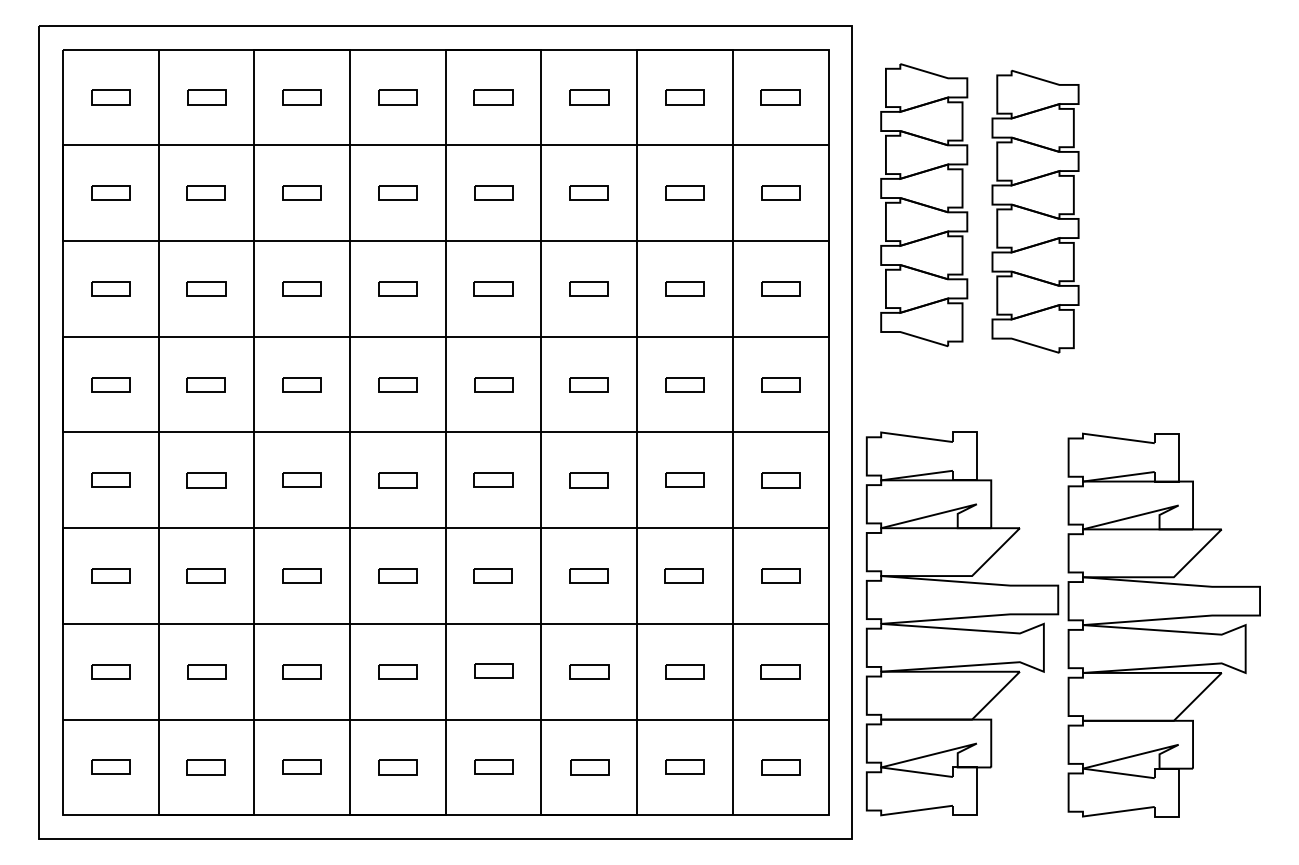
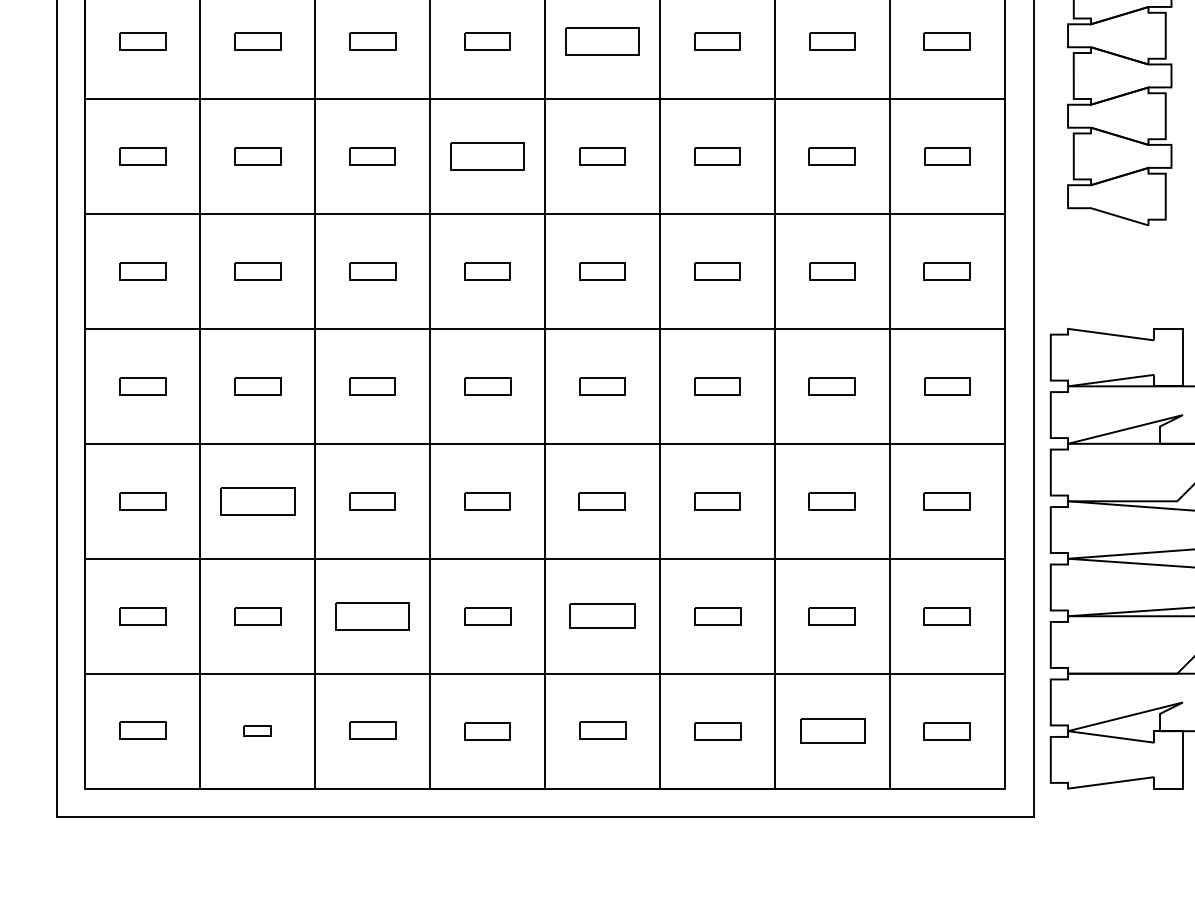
part: (493, 192) -> (602, 40), size x1.6
part: (397, 288) -> (487, 155), size x1.6
part: (205, 575) -> (256, 500), size x1.6
part: (493, 670) -> (602, 614), size x1.4
part: (301, 671) -> (371, 615), size x1.6
part: (684, 766) -> (831, 730), size x1.4
part: (205, 767) -> (256, 731), size x0.6

